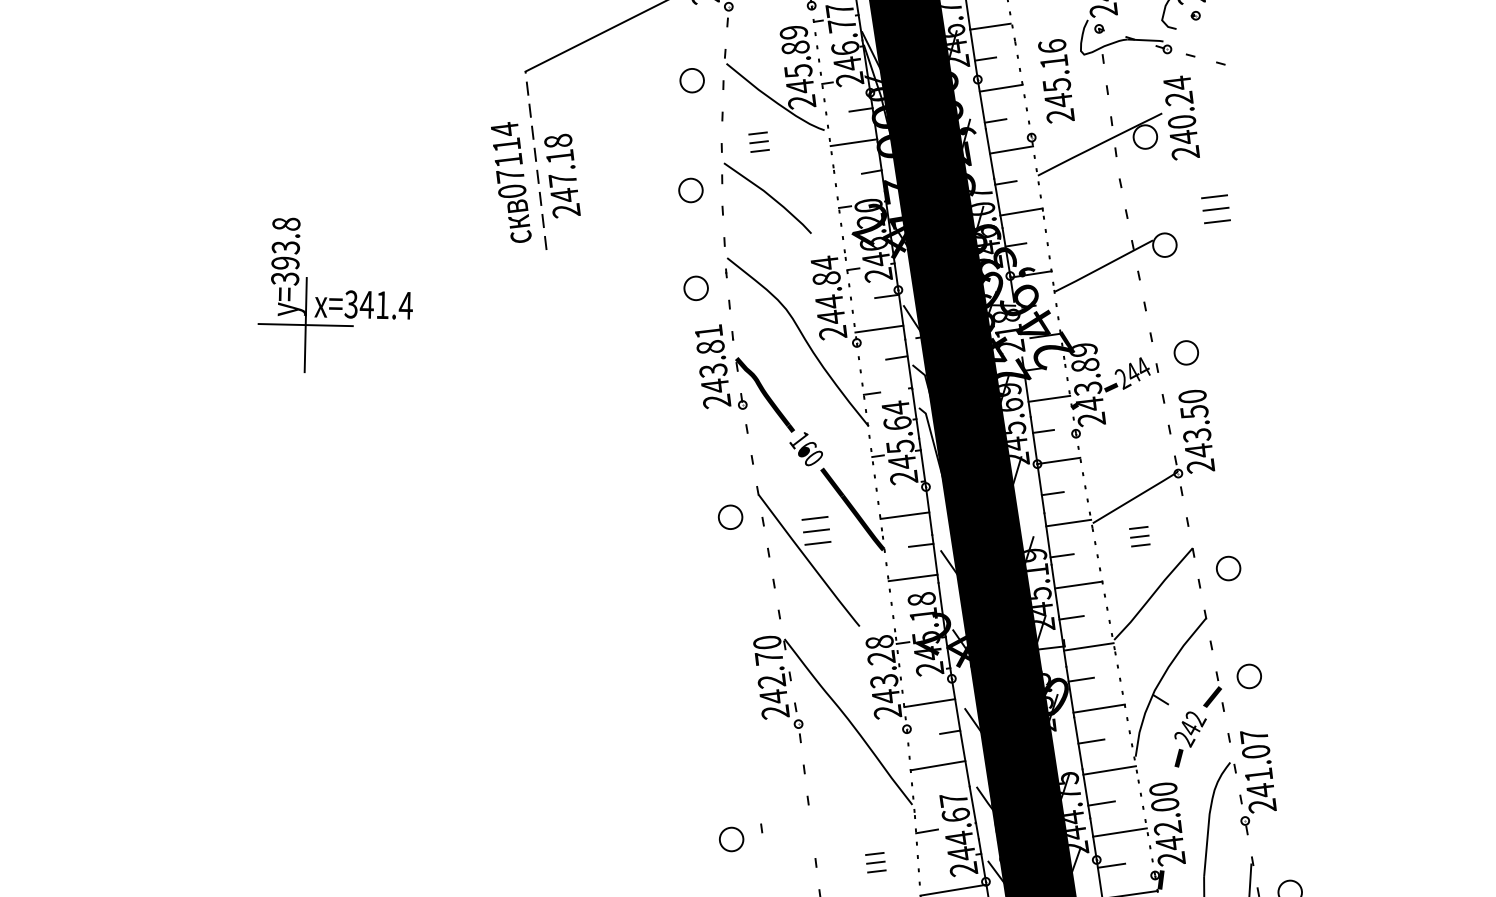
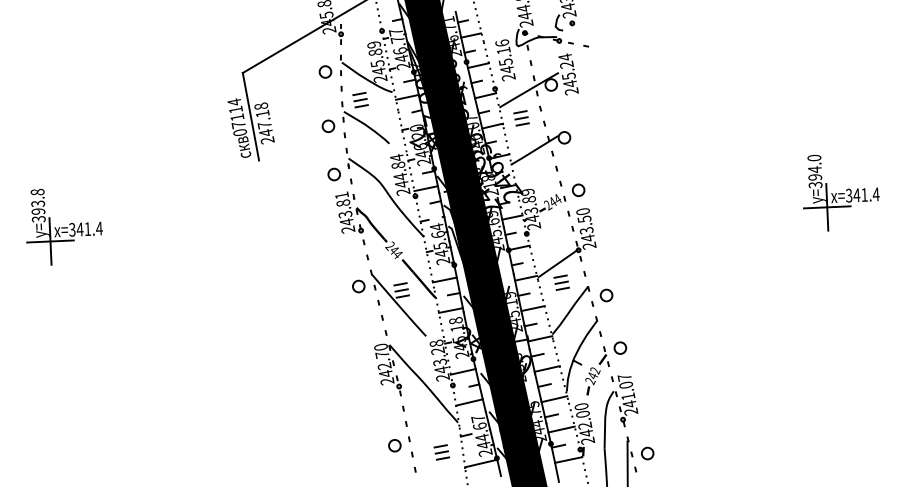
text: (1181, 120) -> (568, 75), 240.24 -> 245.24
part: (758, 142) -> (360, 100), size x1.43
line: (535, 160) -> (250, 116), dashed -> solid
part: (1215, 209) -> (521, 118), moved
part: (335, 298) -> (64, 227), moved
text: (805, 447) -> (393, 249), 160 -> 244
part: (1139, 536) -> (561, 282), size x1.43
part: (741, 837) -> (399, 444), moved
part: (875, 862) -> (441, 452), size x1.43

